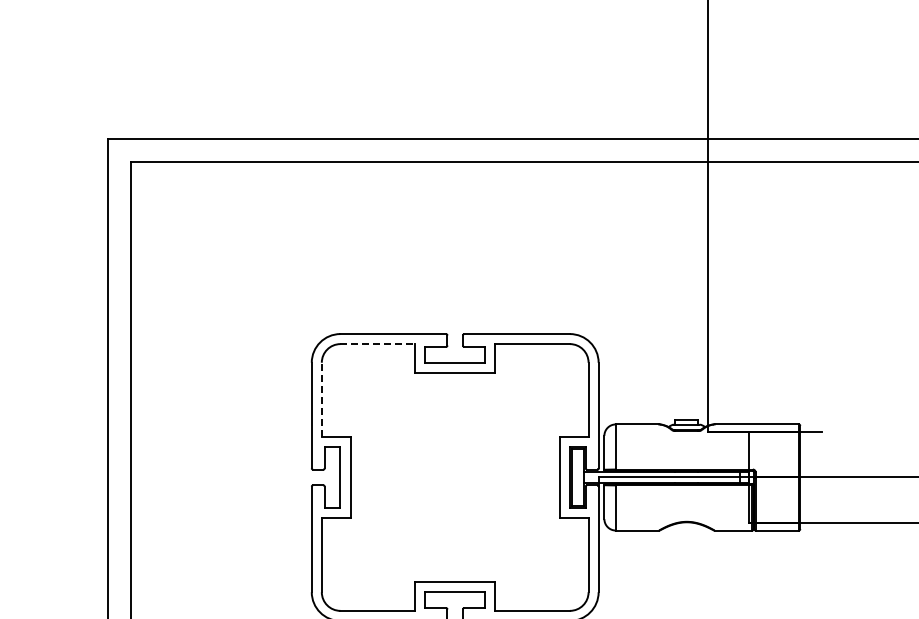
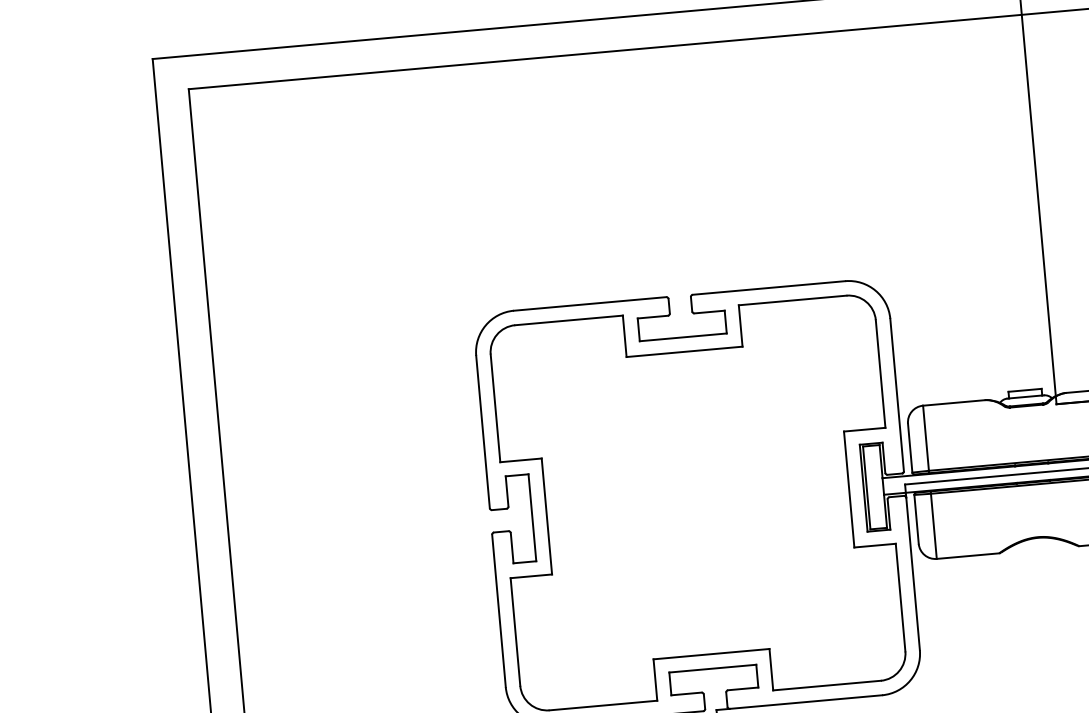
line: (378, 344) -> (570, 320), dashed -> solid
line: (321, 399) -> (494, 407), dashed -> solid

